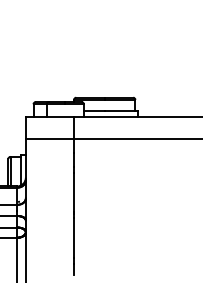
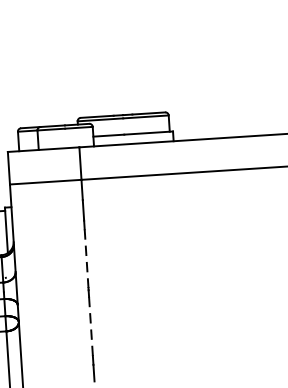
line: (74, 192) -> (87, 258), solid -> dashed
line: (74, 238) -> (91, 326), solid -> dashed

